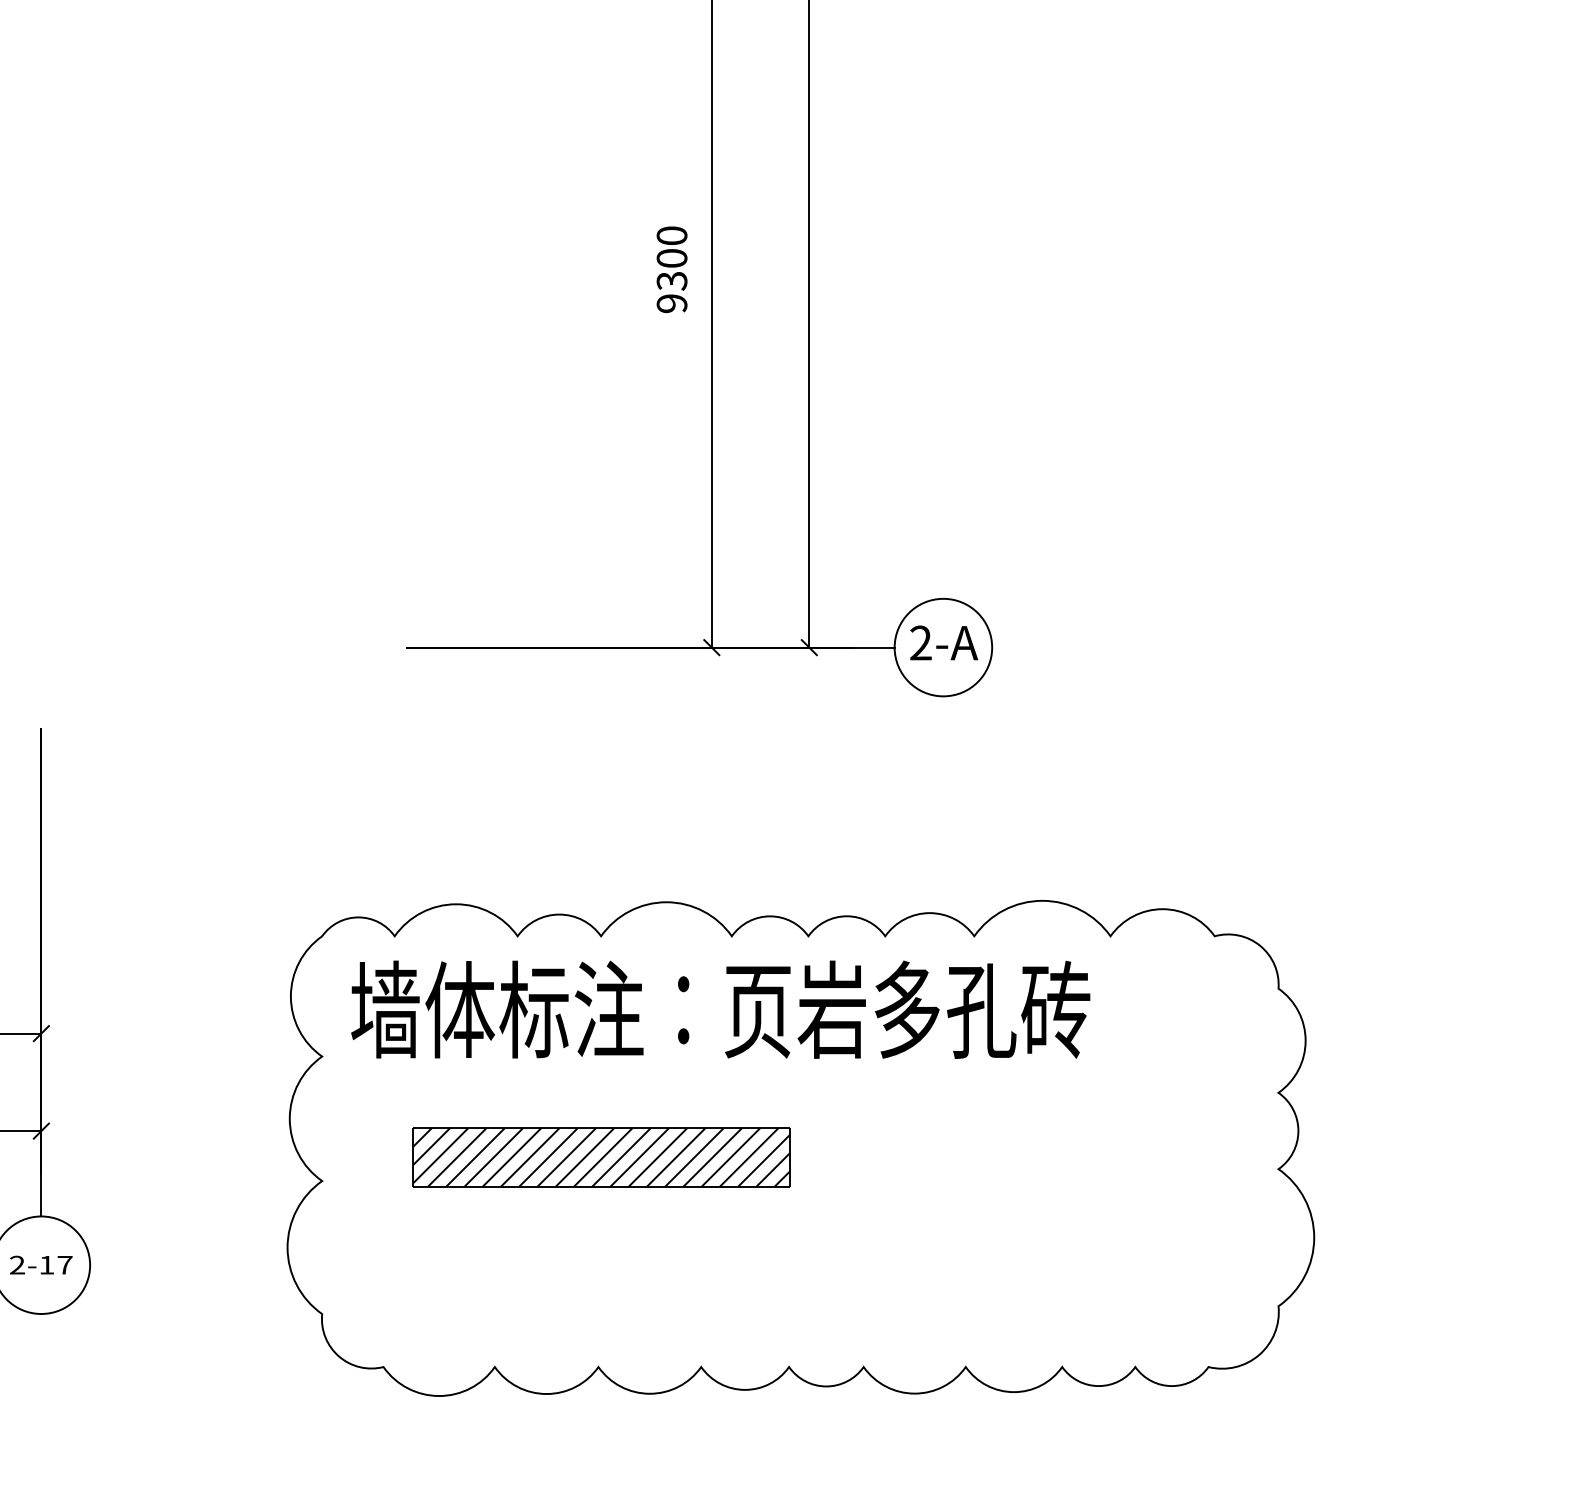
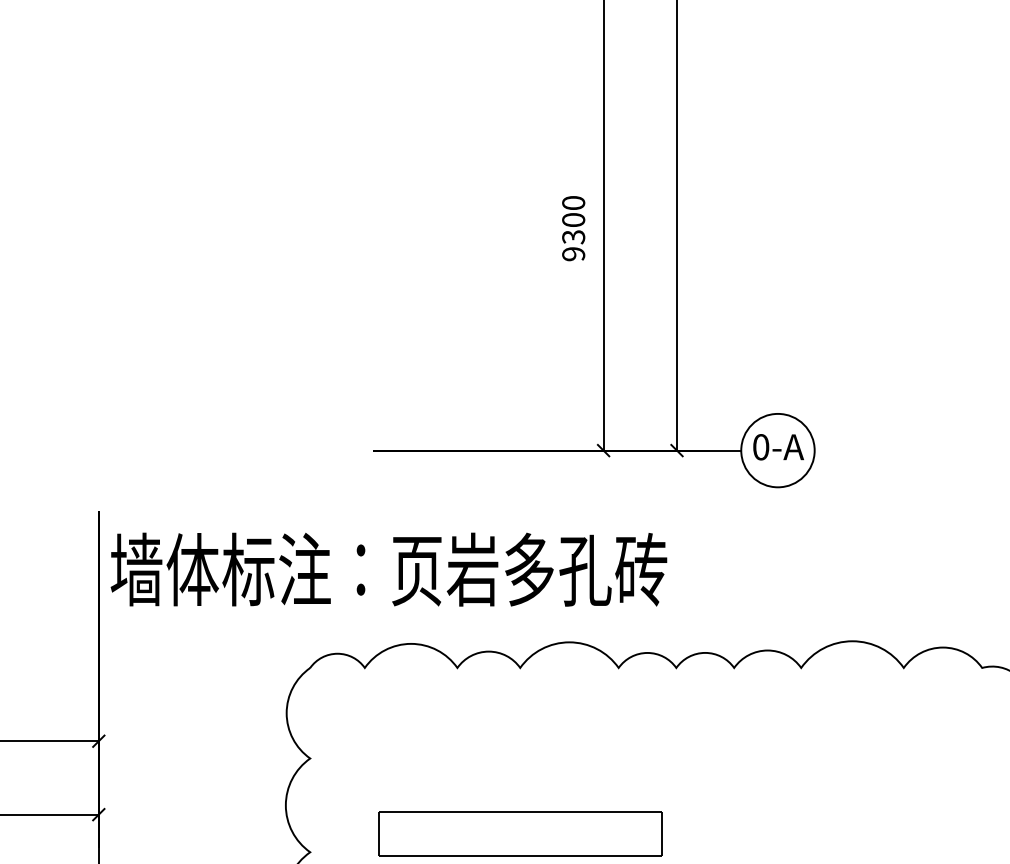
text: (671, 269) -> (573, 228), moved
text: (920, 642) -> (760, 446), 2-A -> 0-A
text: (720, 1009) -> (388, 569), moved
hatch: (601, 1157) -> (520, 834), removed

